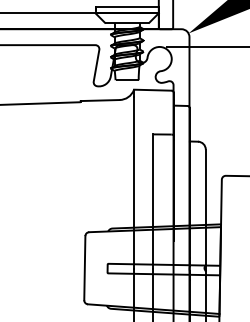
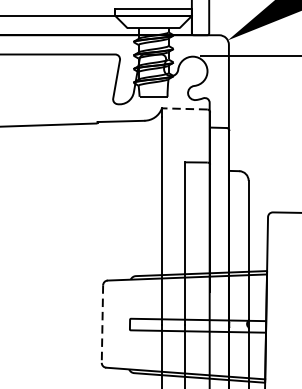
line: (152, 90) -> (184, 109), solid -> dashed
line: (84, 268) -> (102, 324), solid -> dashed

